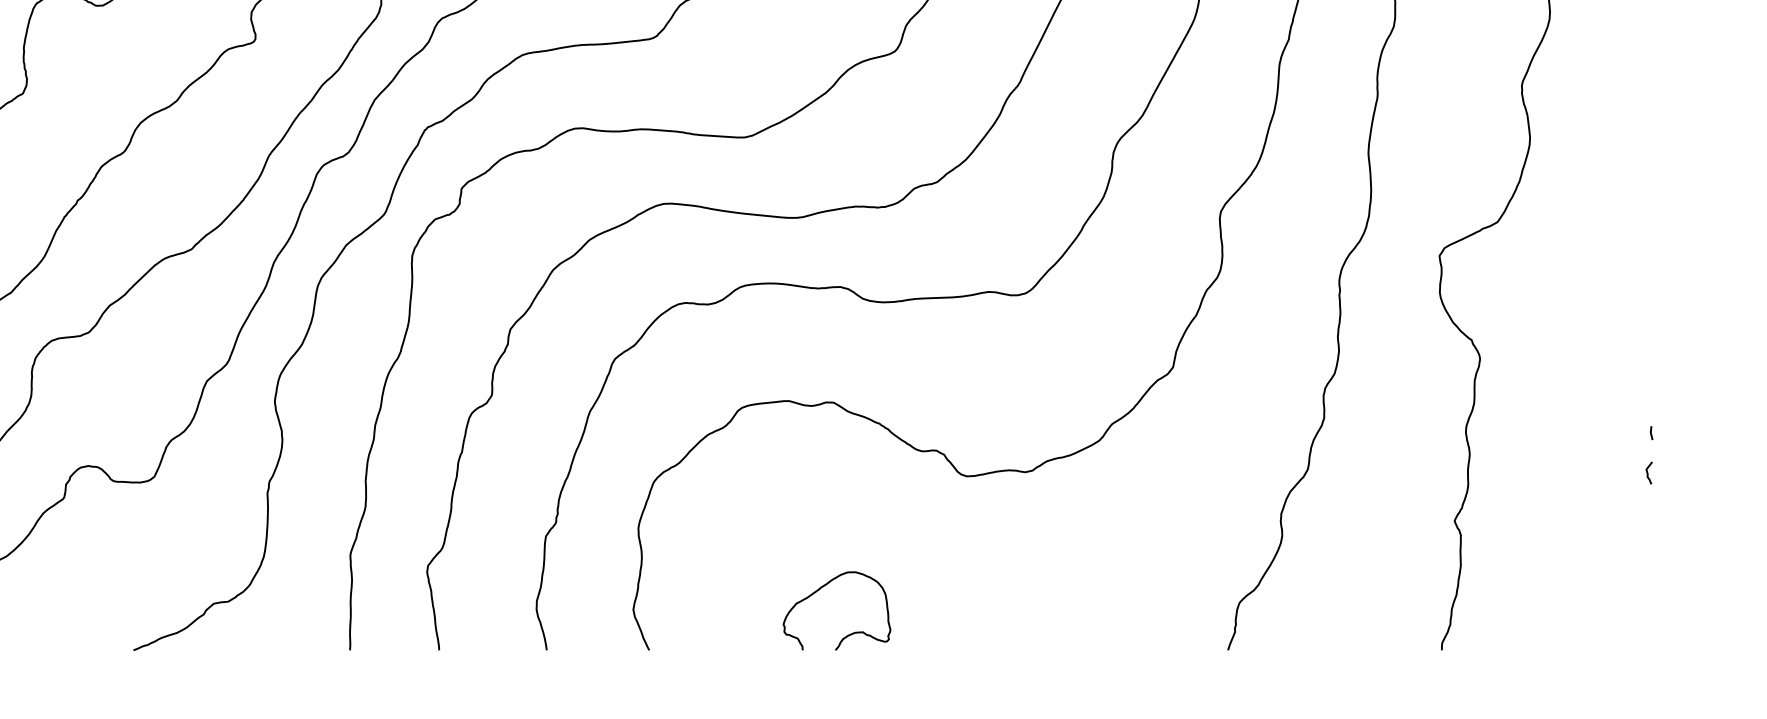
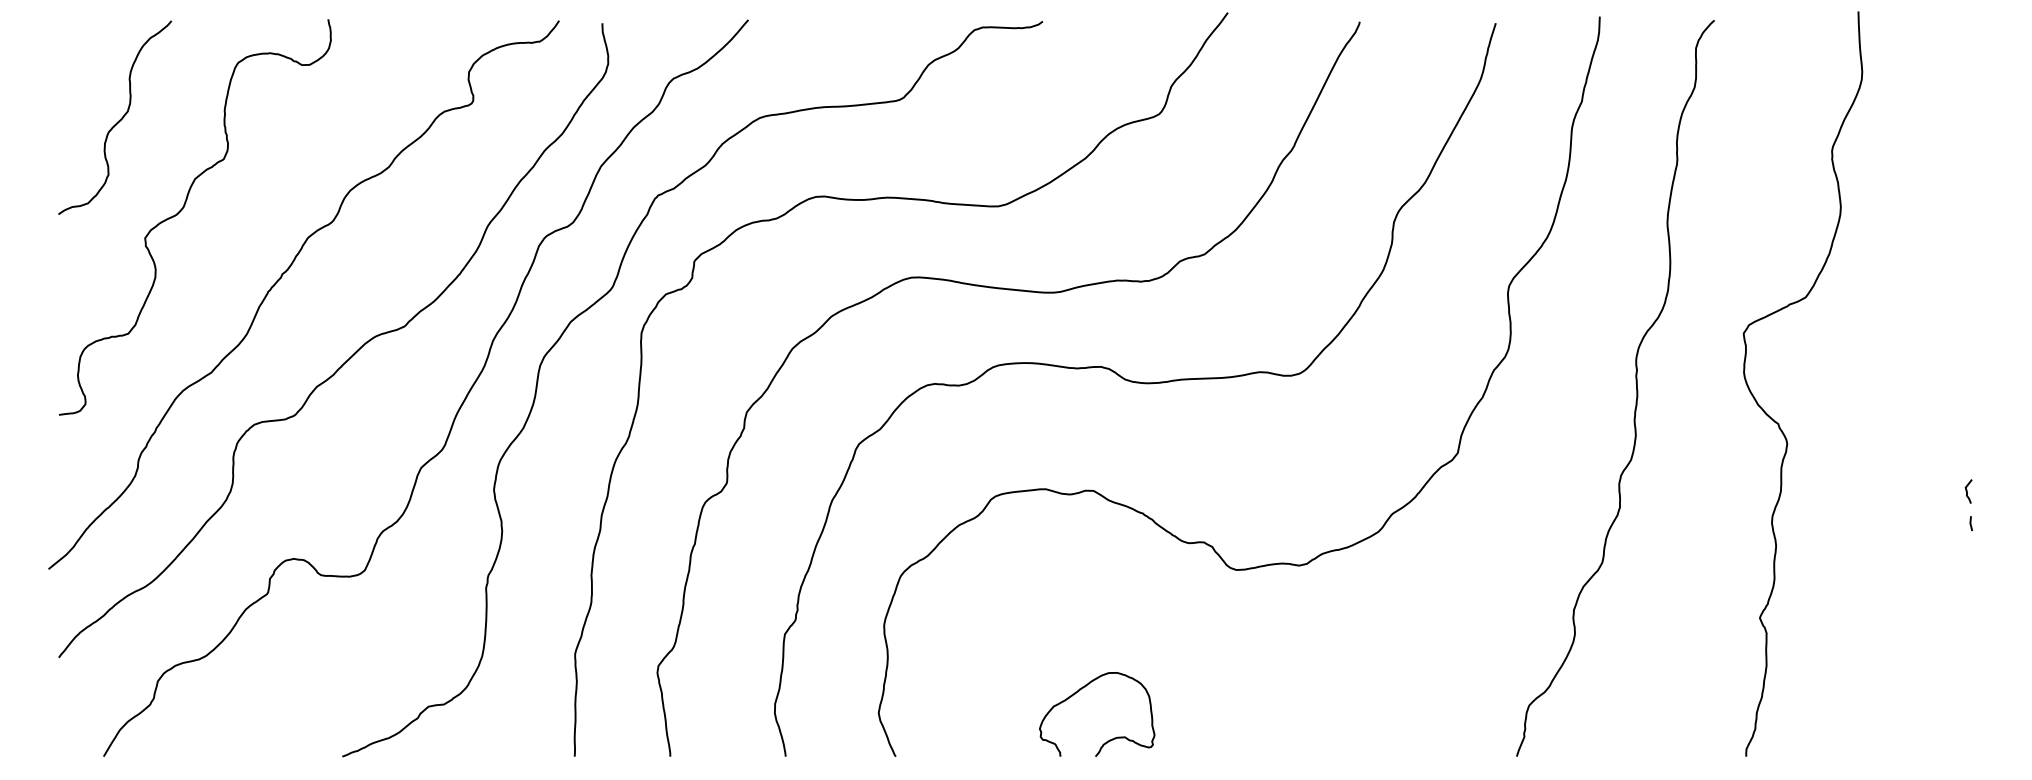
curve: (1648, 473) -> (1967, 491), moved

